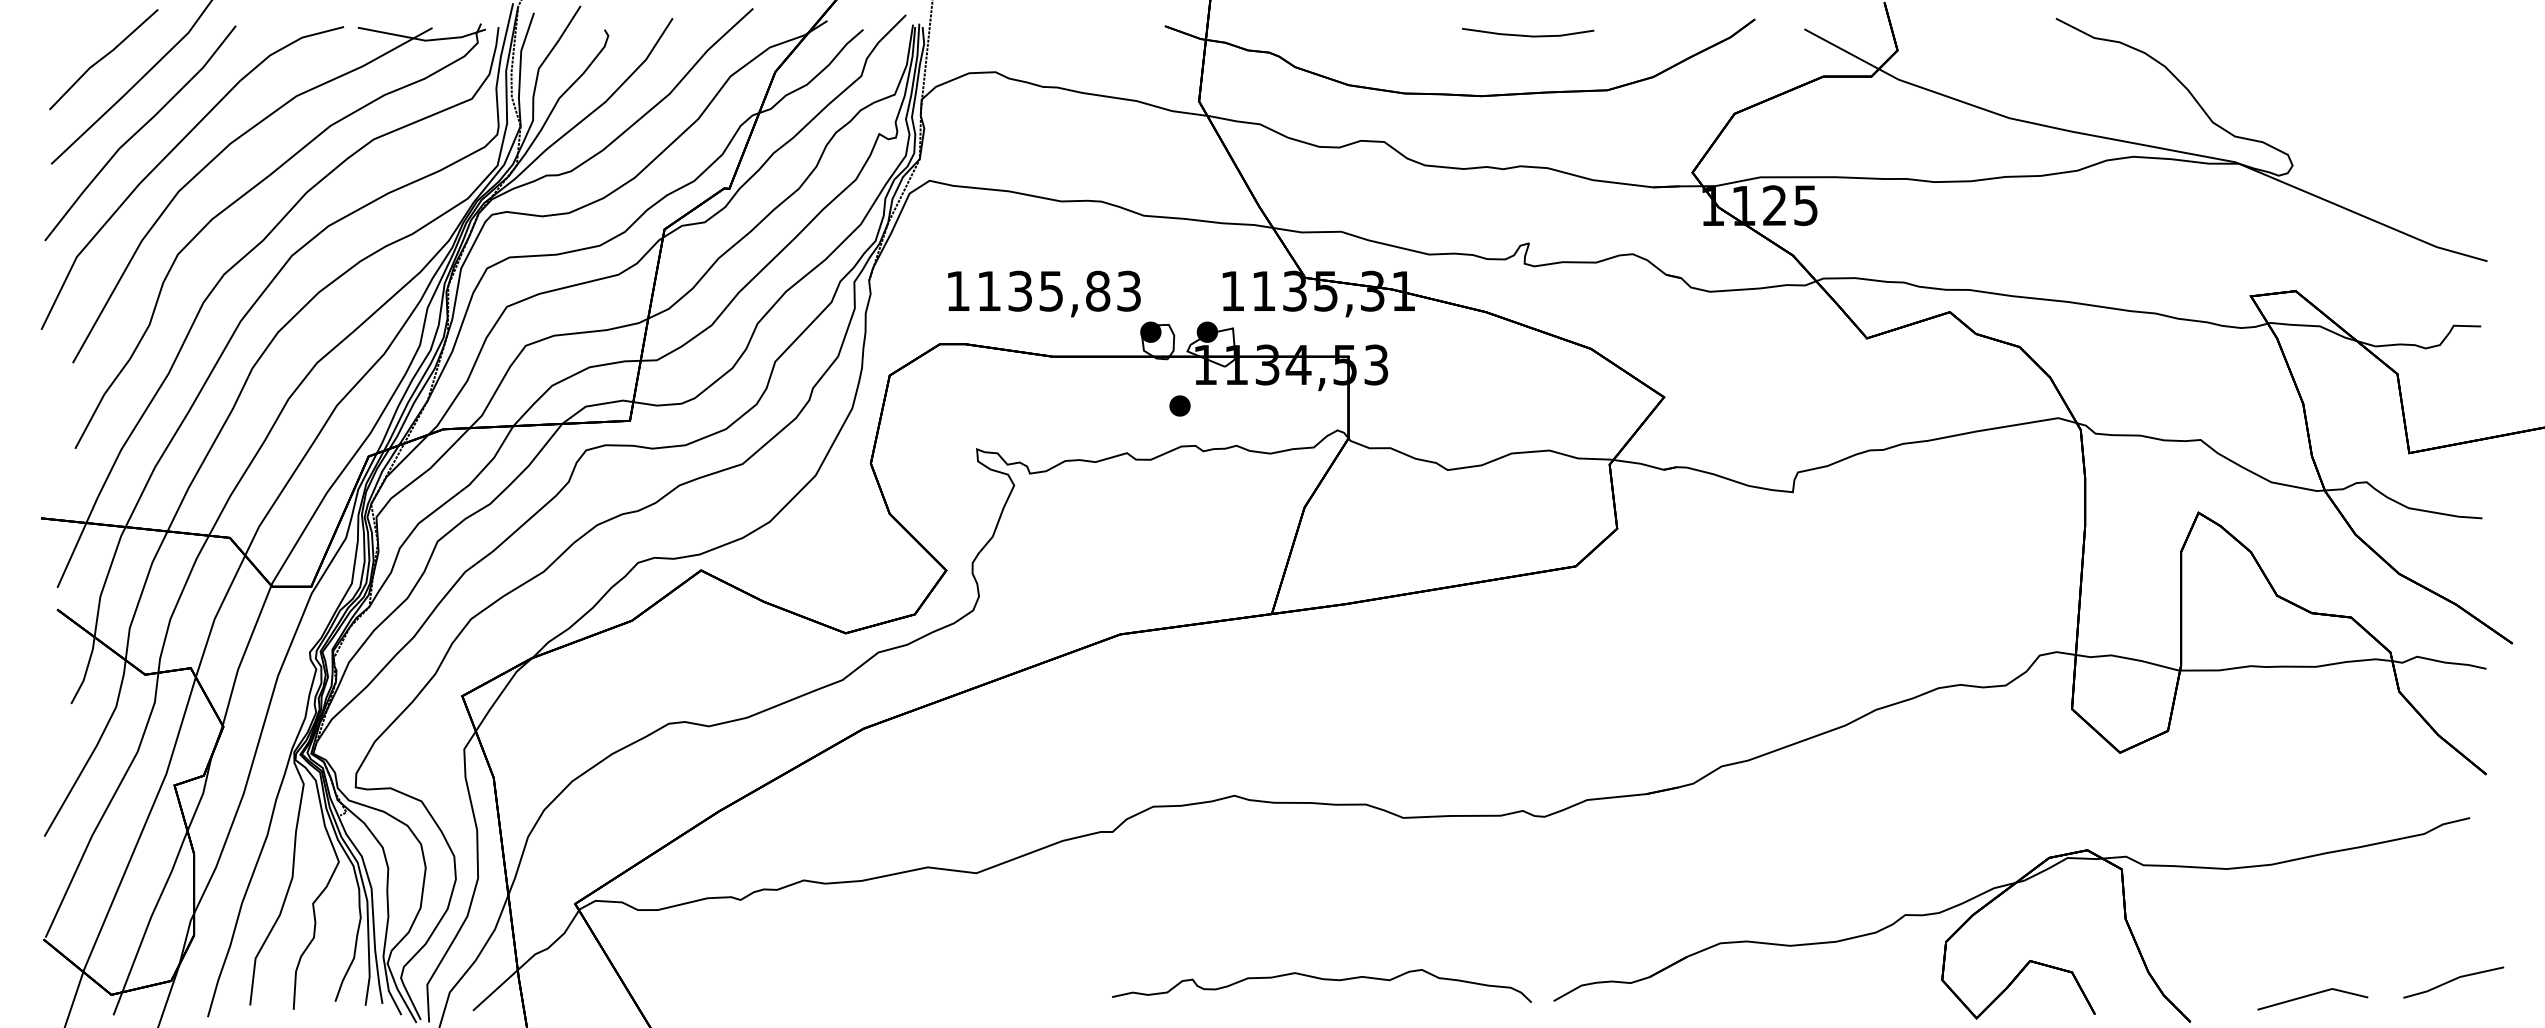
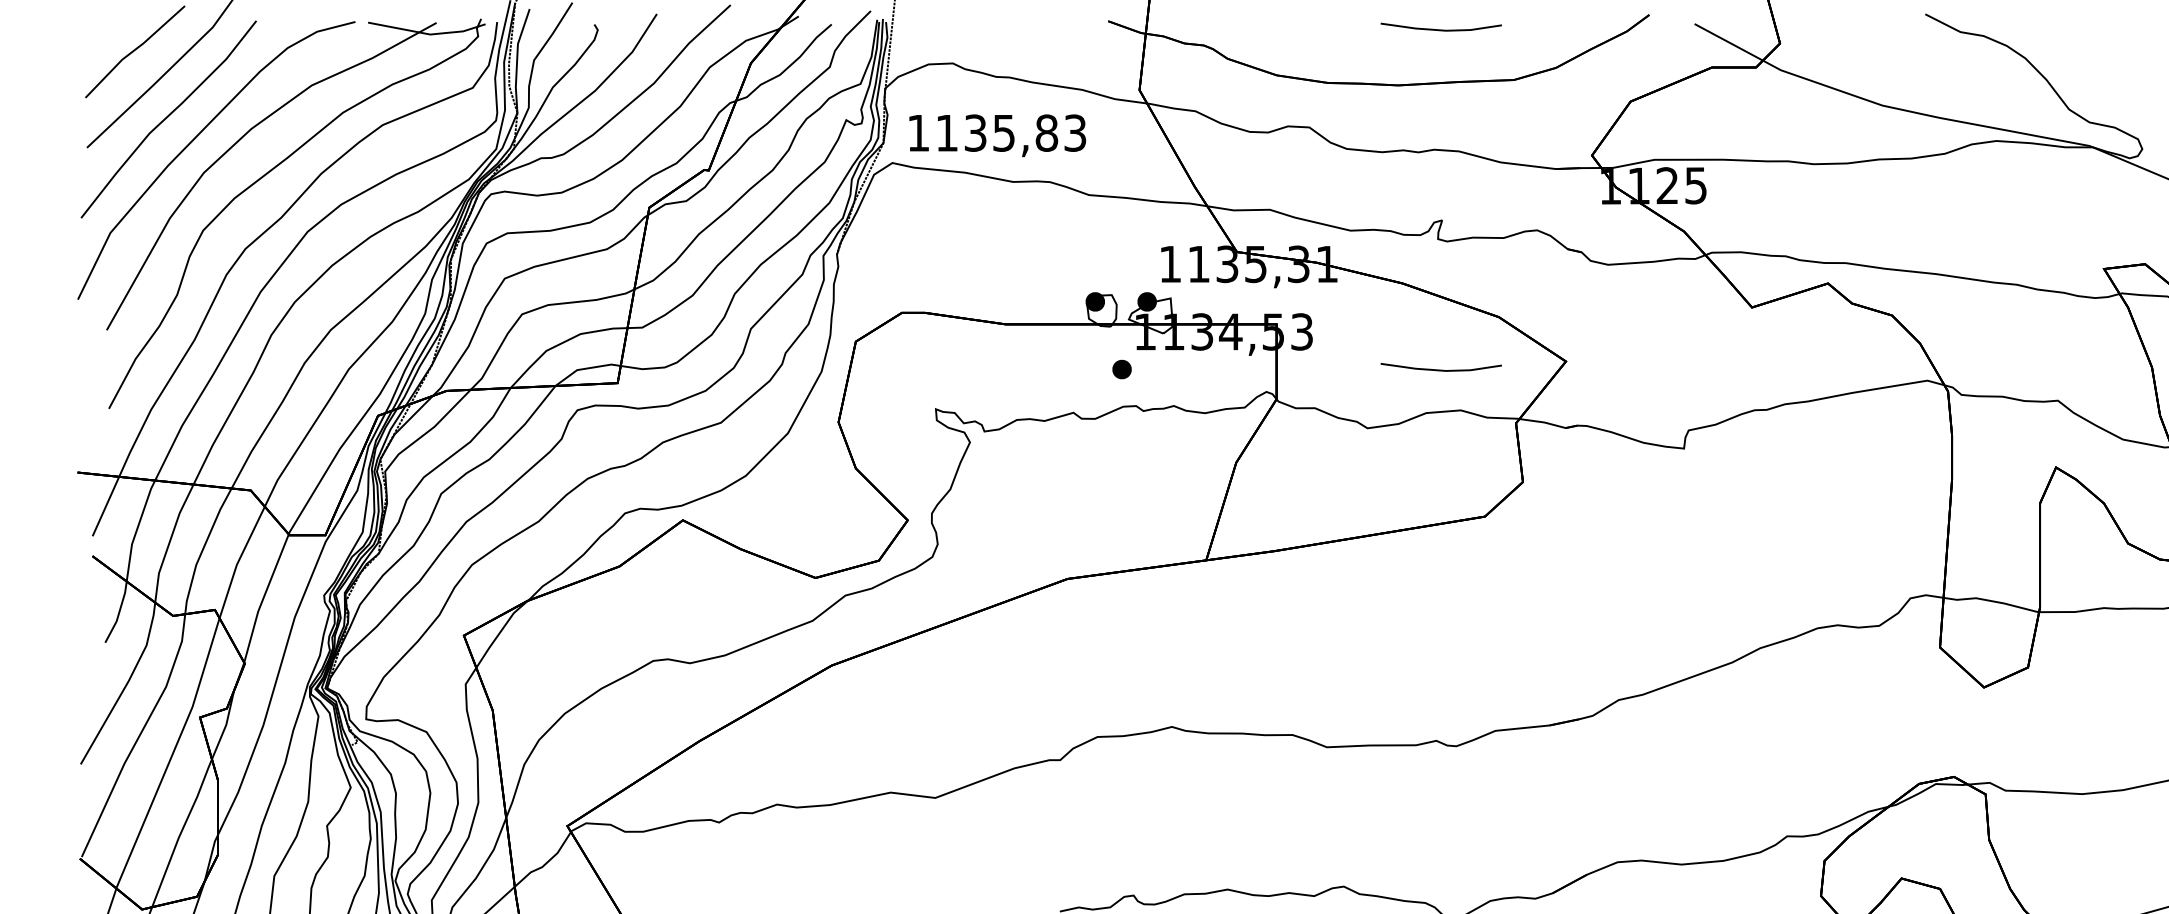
text: (1044, 293) -> (997, 135), moved
curve: (1528, 406) -> (1441, 369), added

